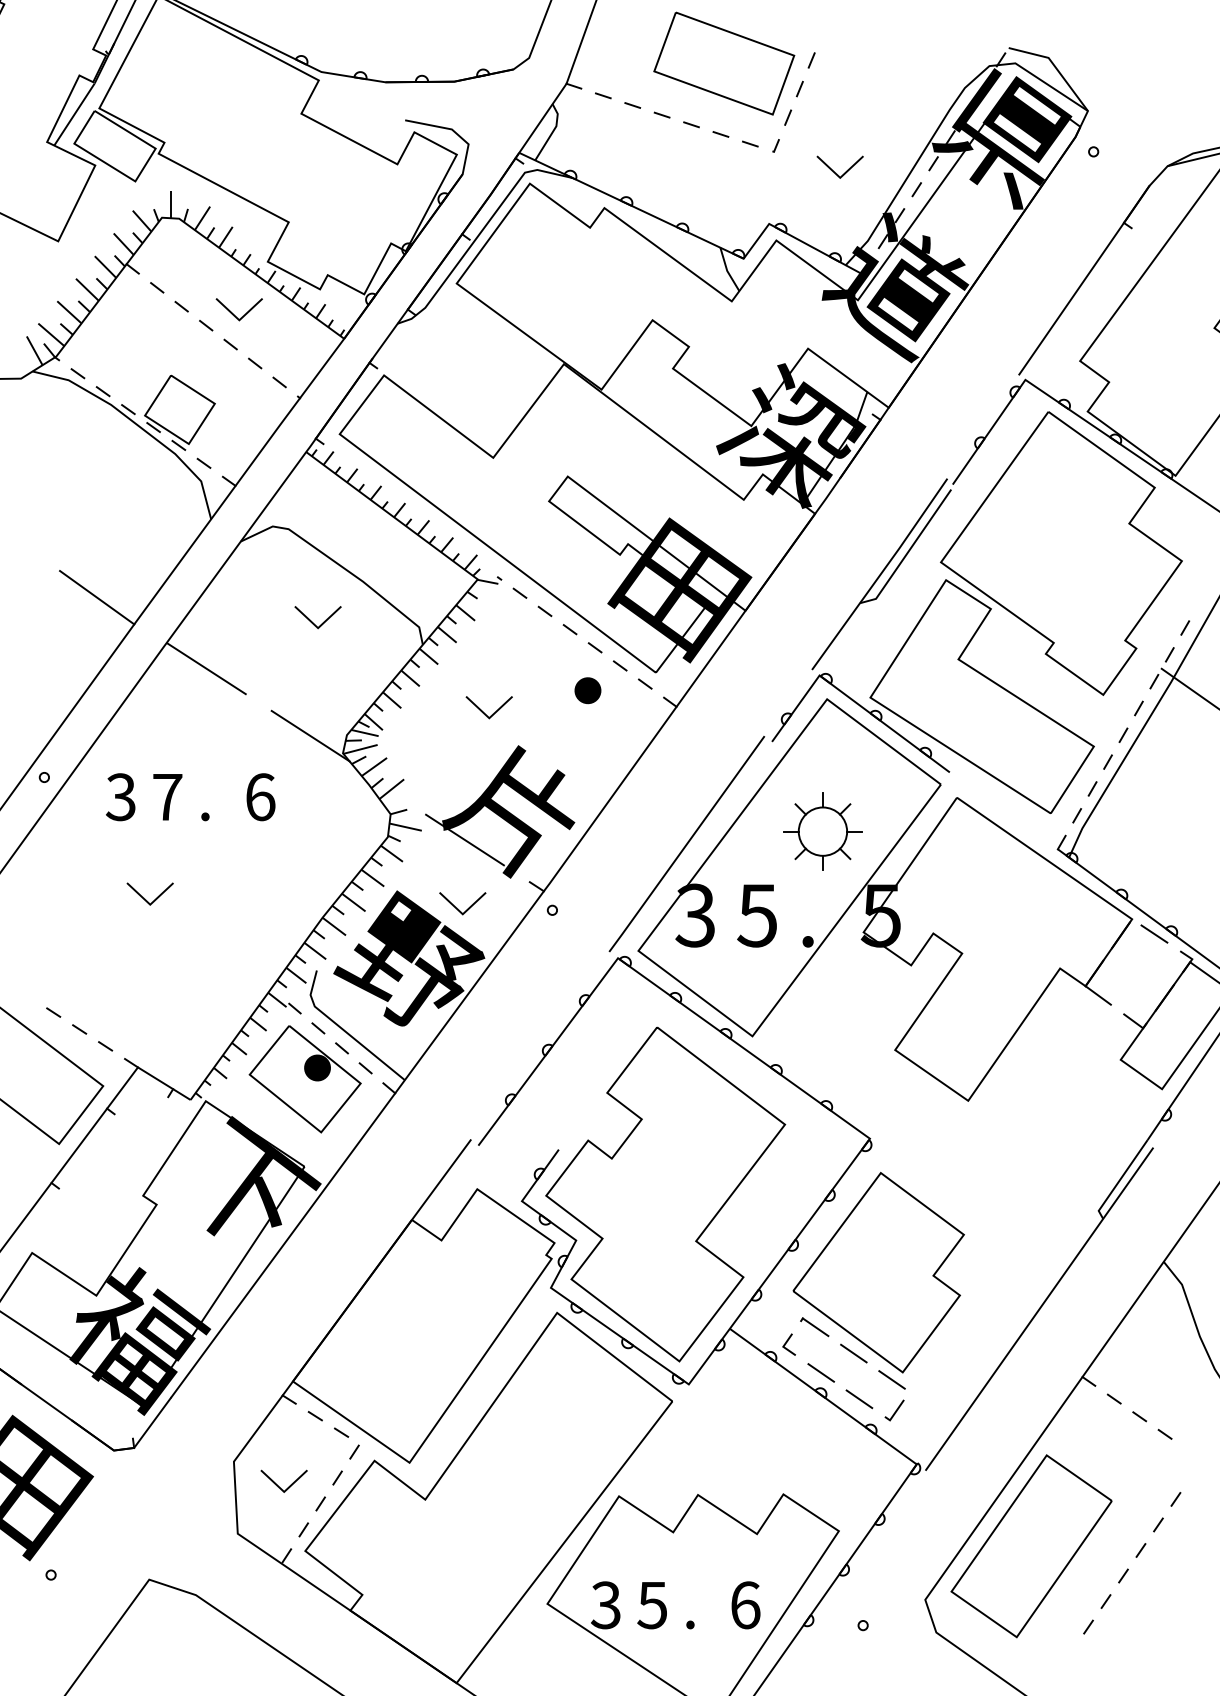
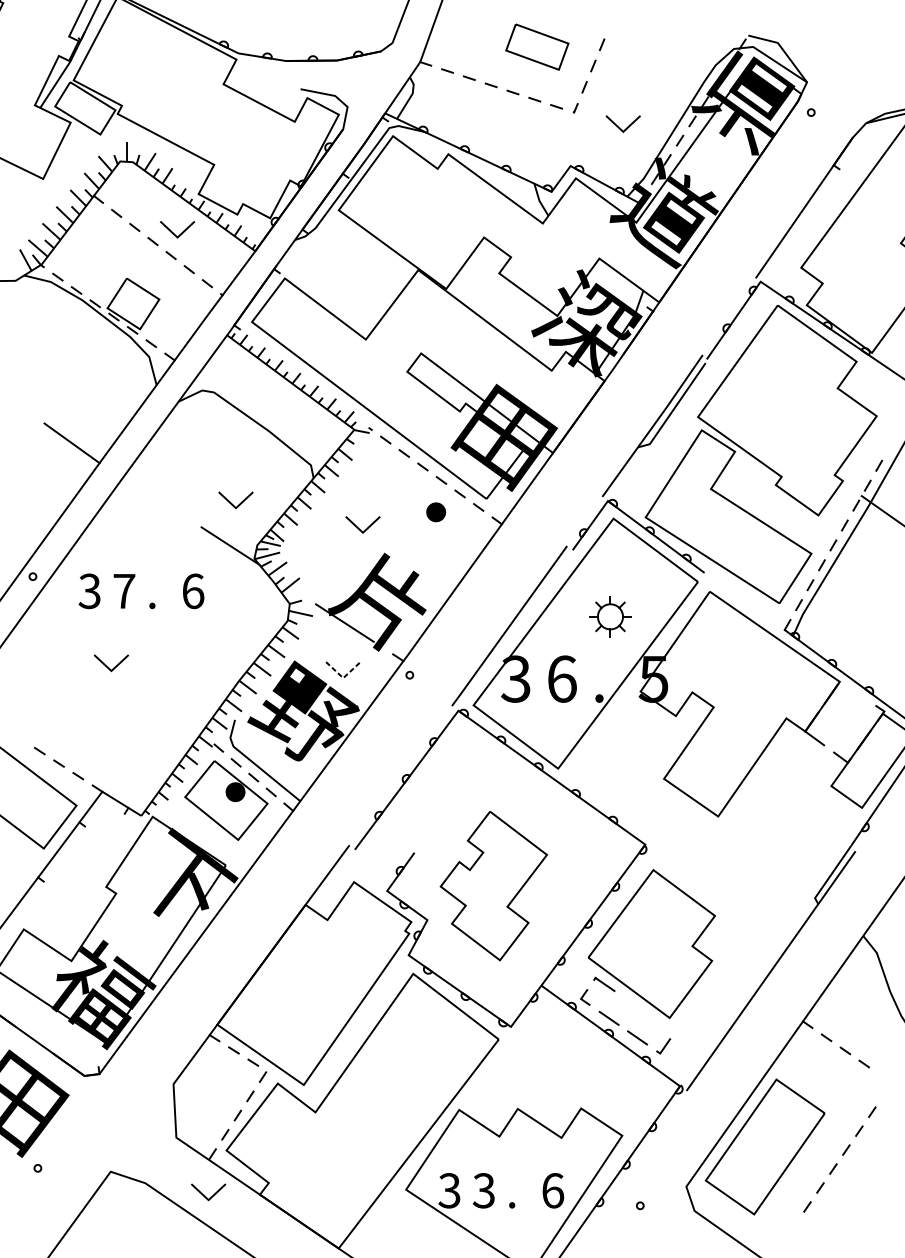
part: (724, 63) -> (537, 47), size x0.6
line: (312, 621) -> (231, 503), moved
line: (206, 668) -> (153, 495), removed
part: (822, 831) -> (610, 616), size x0.7
line: (462, 914) -> (343, 678), solid -> dashed
text: (757, 915) -> (561, 679), 5 -> 6
line: (1154, 933) -> (856, 692), removed
part: (665, 1194) -> (493, 886), size x0.6
line: (853, 1353) -> (633, 1003), removed
line: (891, 1379) -> (661, 1023), removed
line: (278, 1485) -> (204, 1195), moved
text: (651, 1604) -> (483, 1190), 5 -> 3

